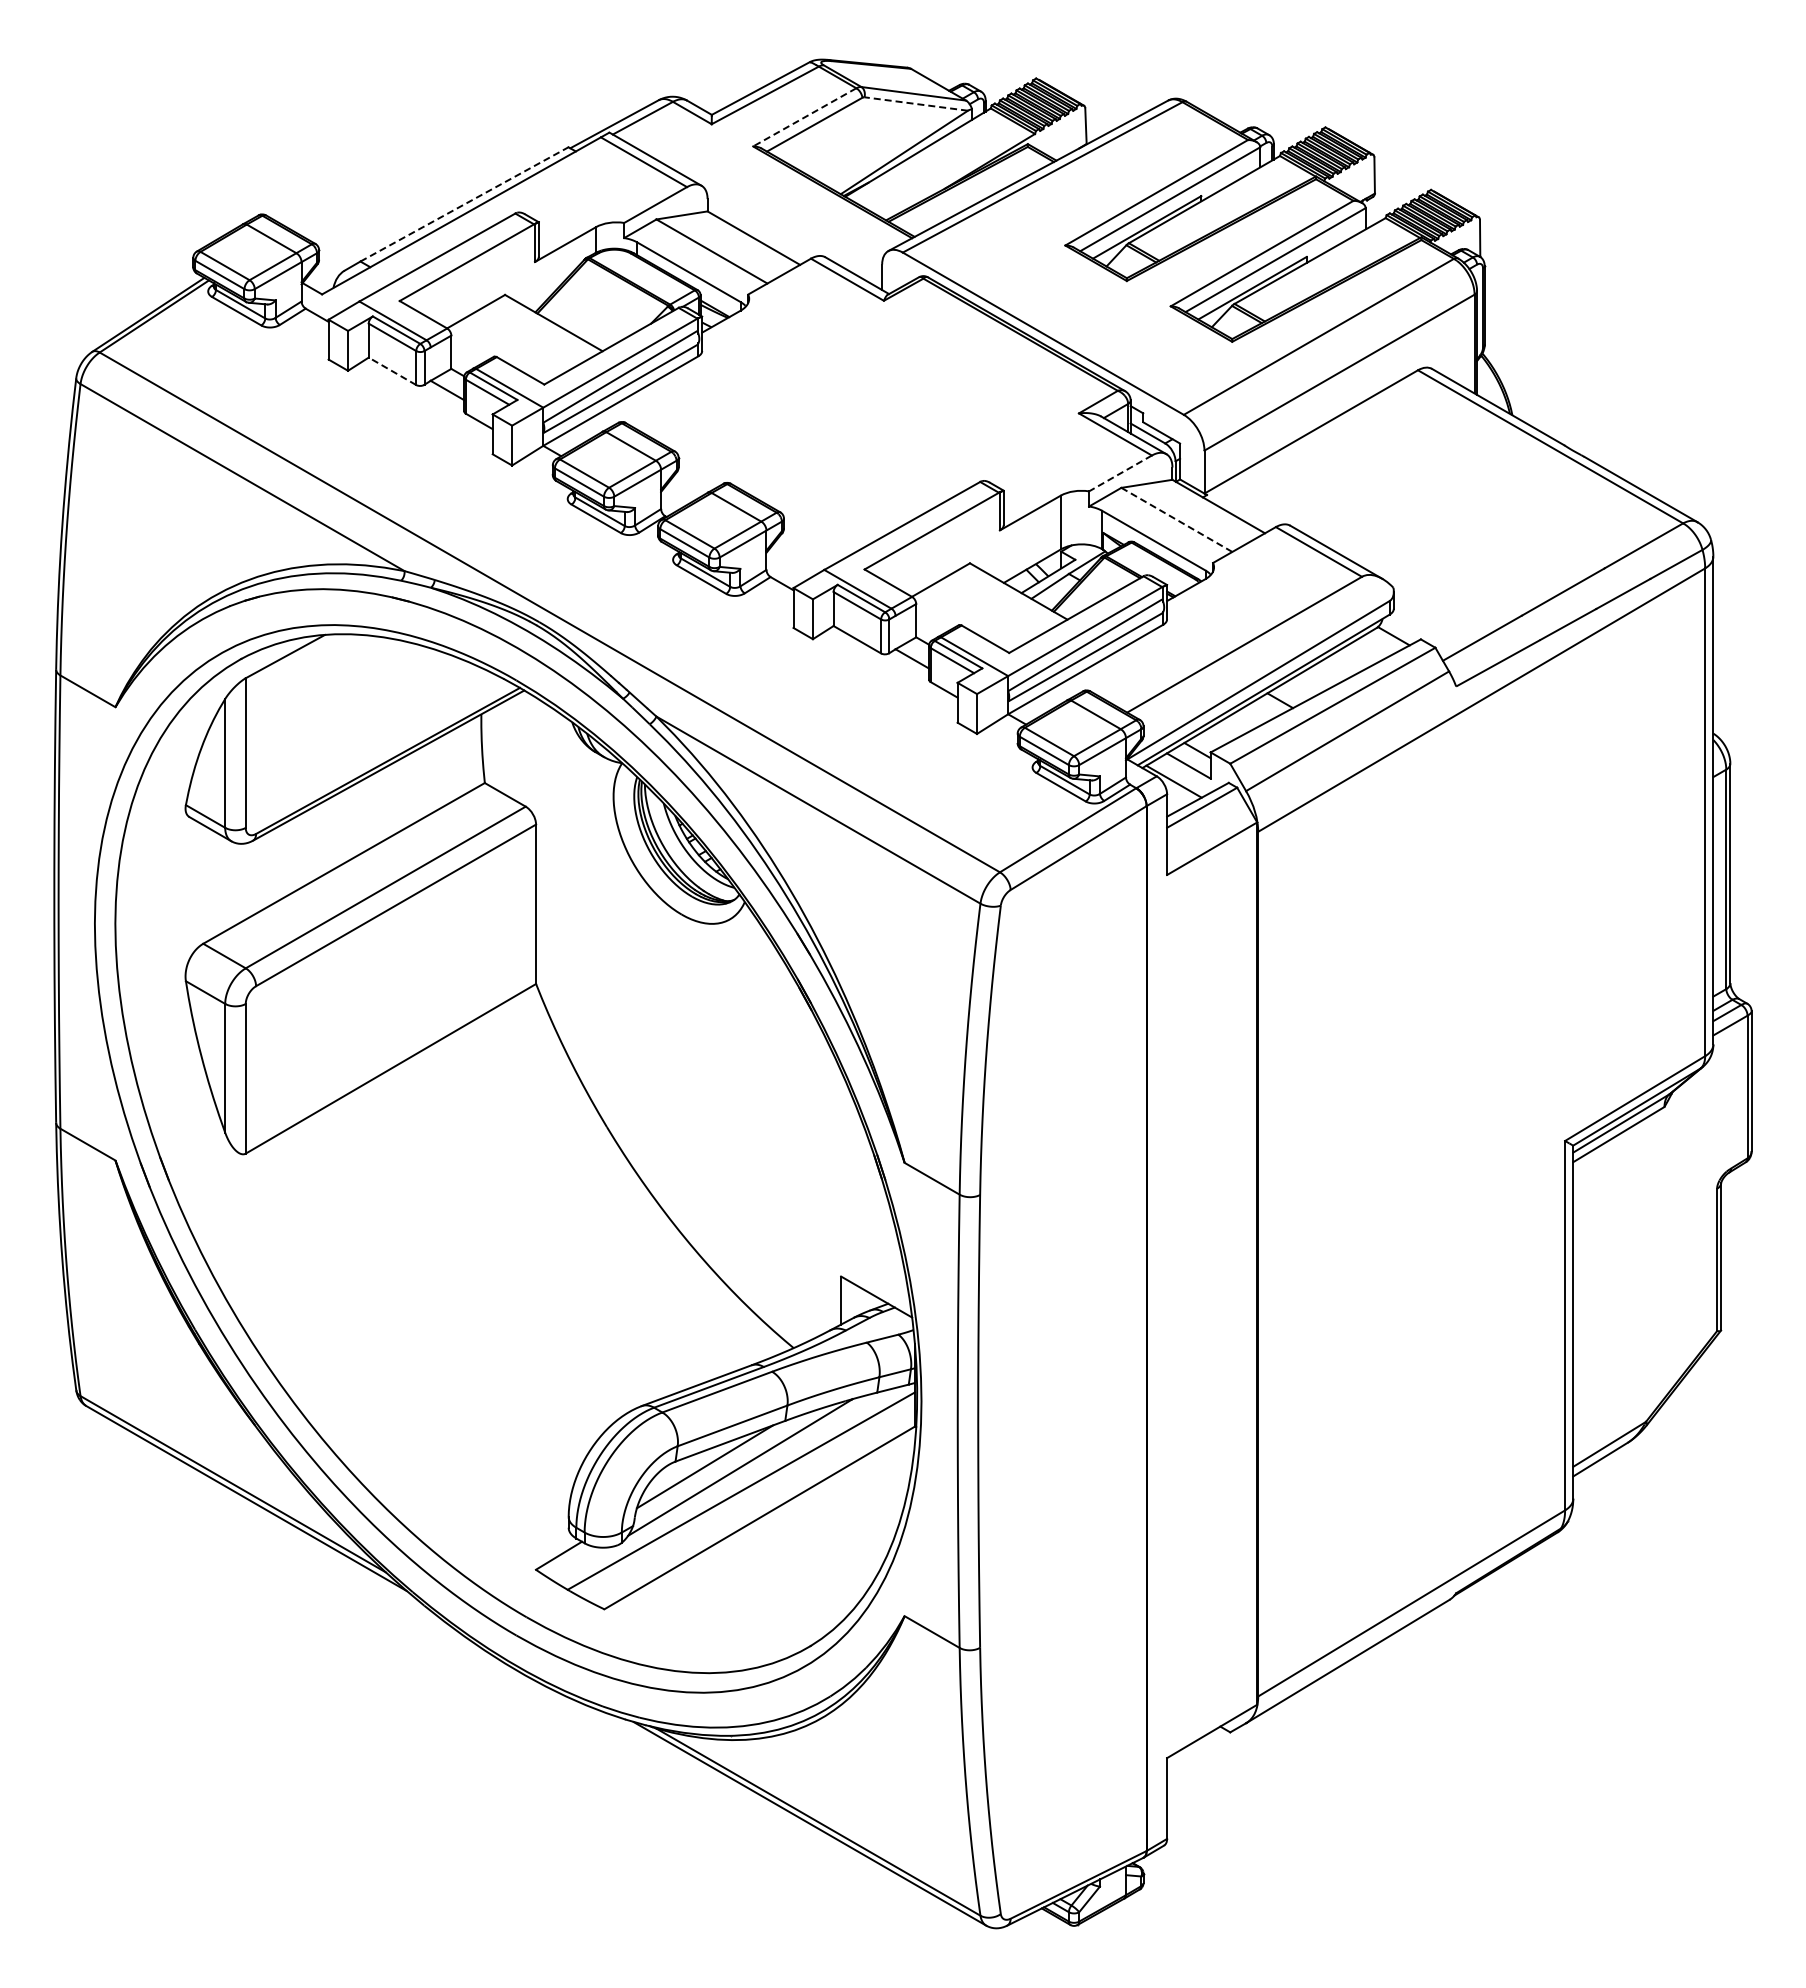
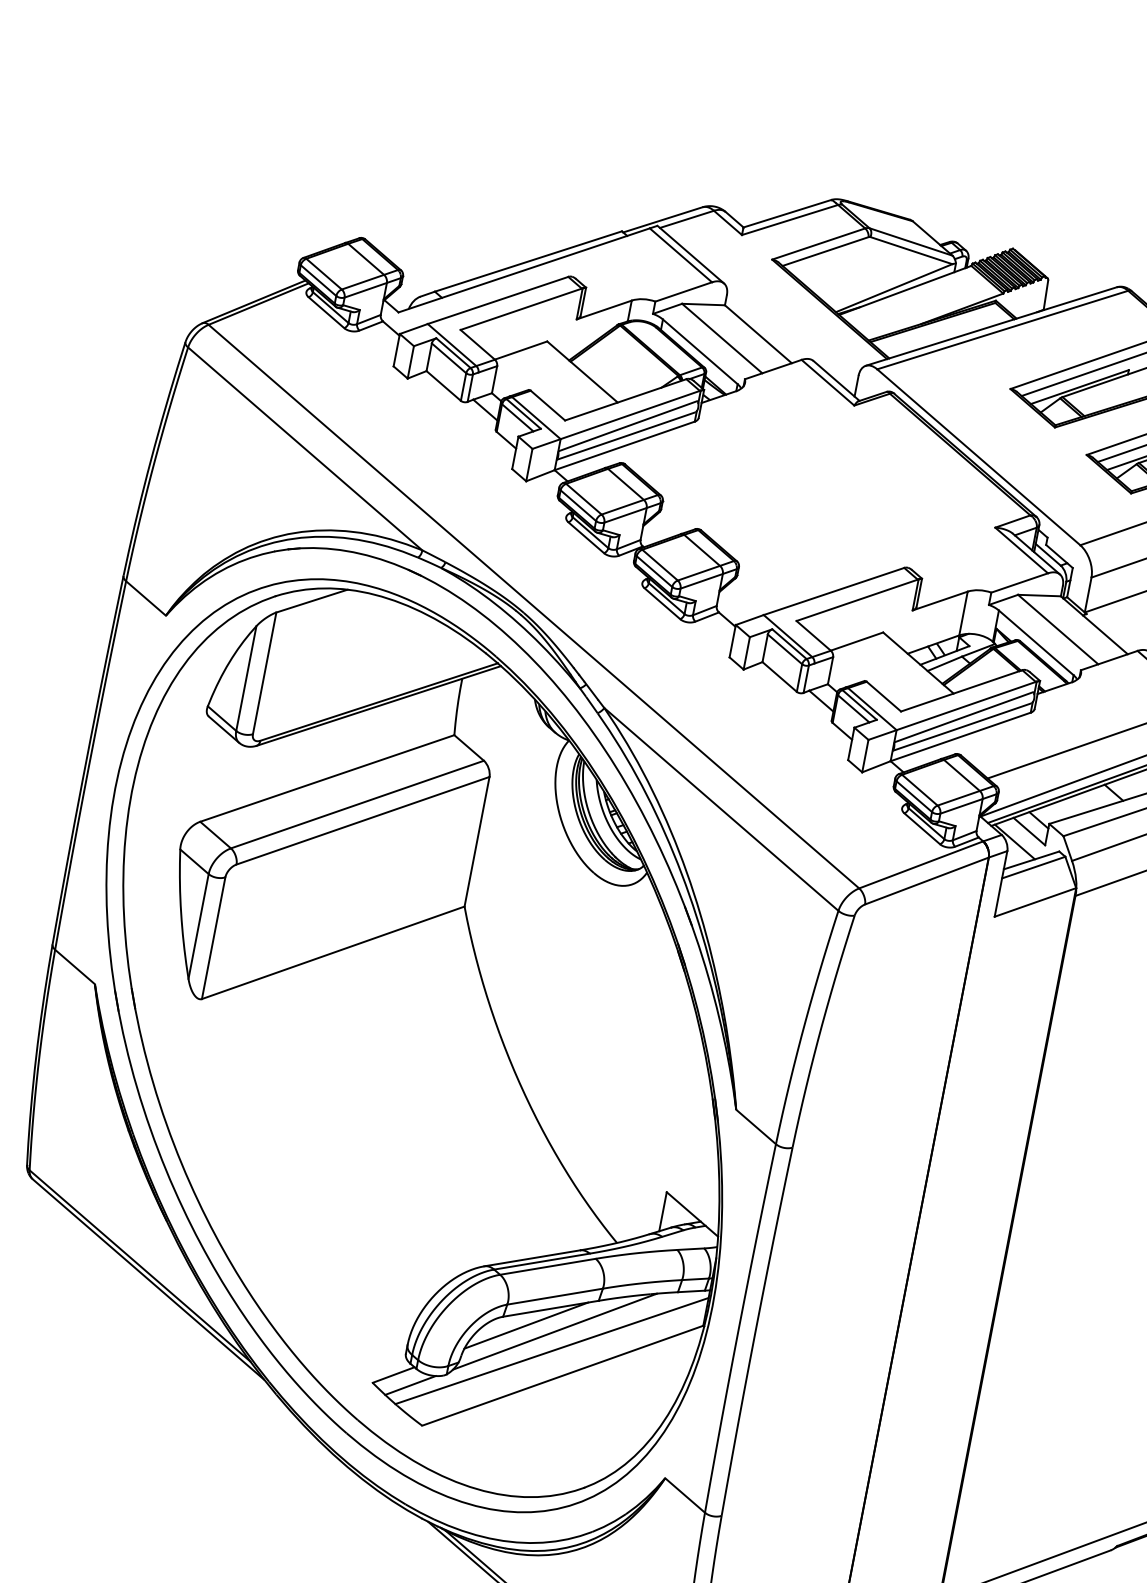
line: (915, 103) -> (910, 250), dashed -> solid
line: (804, 117) -> (818, 244), dashed -> solid
line: (464, 204) -> (528, 261), dashed -> solid
line: (392, 371) -> (443, 386), dashed -> solid
line: (1120, 473) -> (1019, 583), dashed -> solid
line: (1177, 520) -> (1058, 630), dashed -> solid
line: (581, 1564) -> (410, 1385), added

